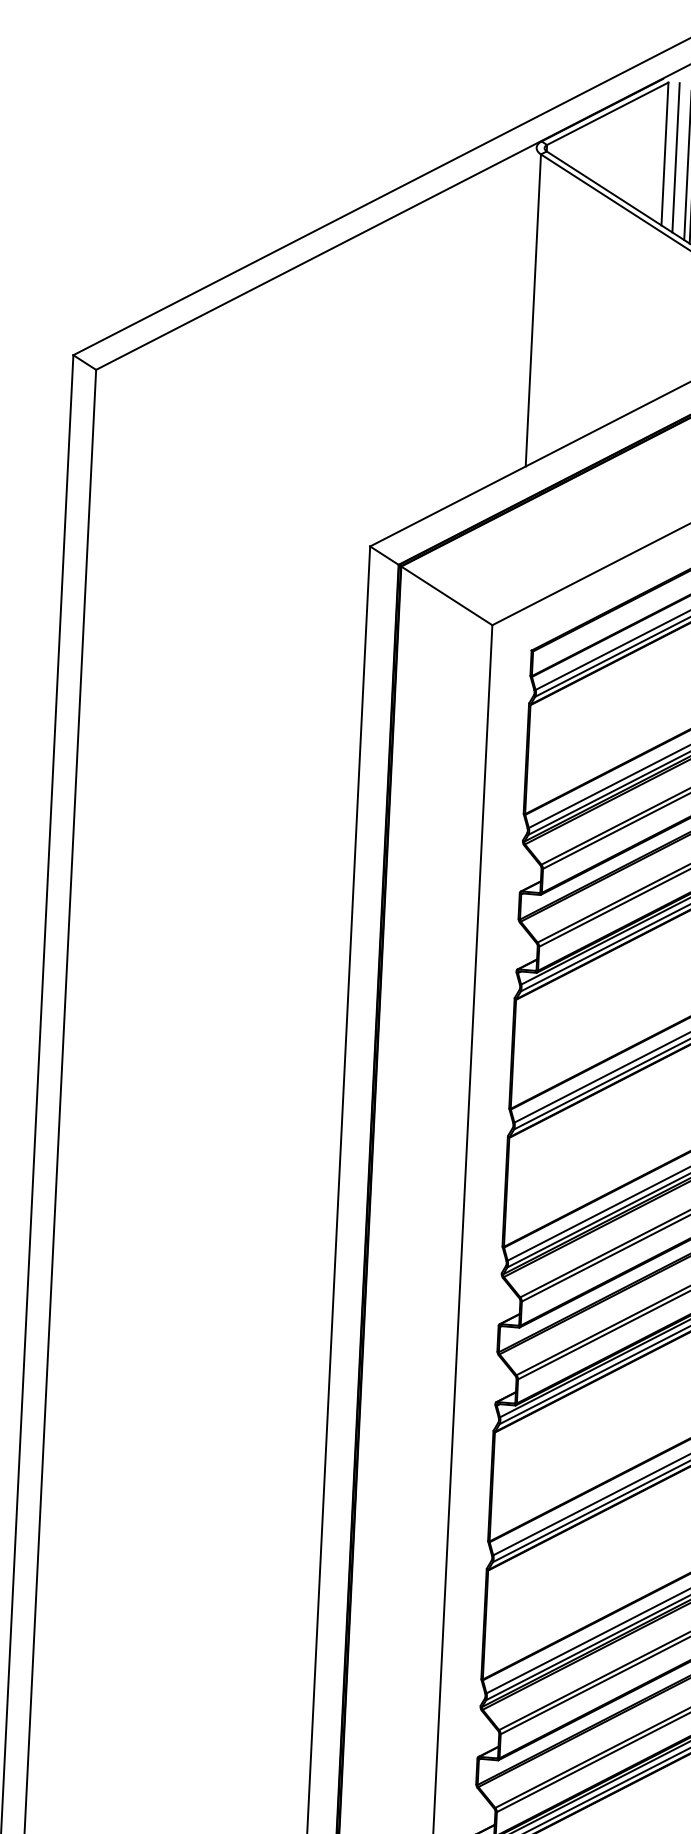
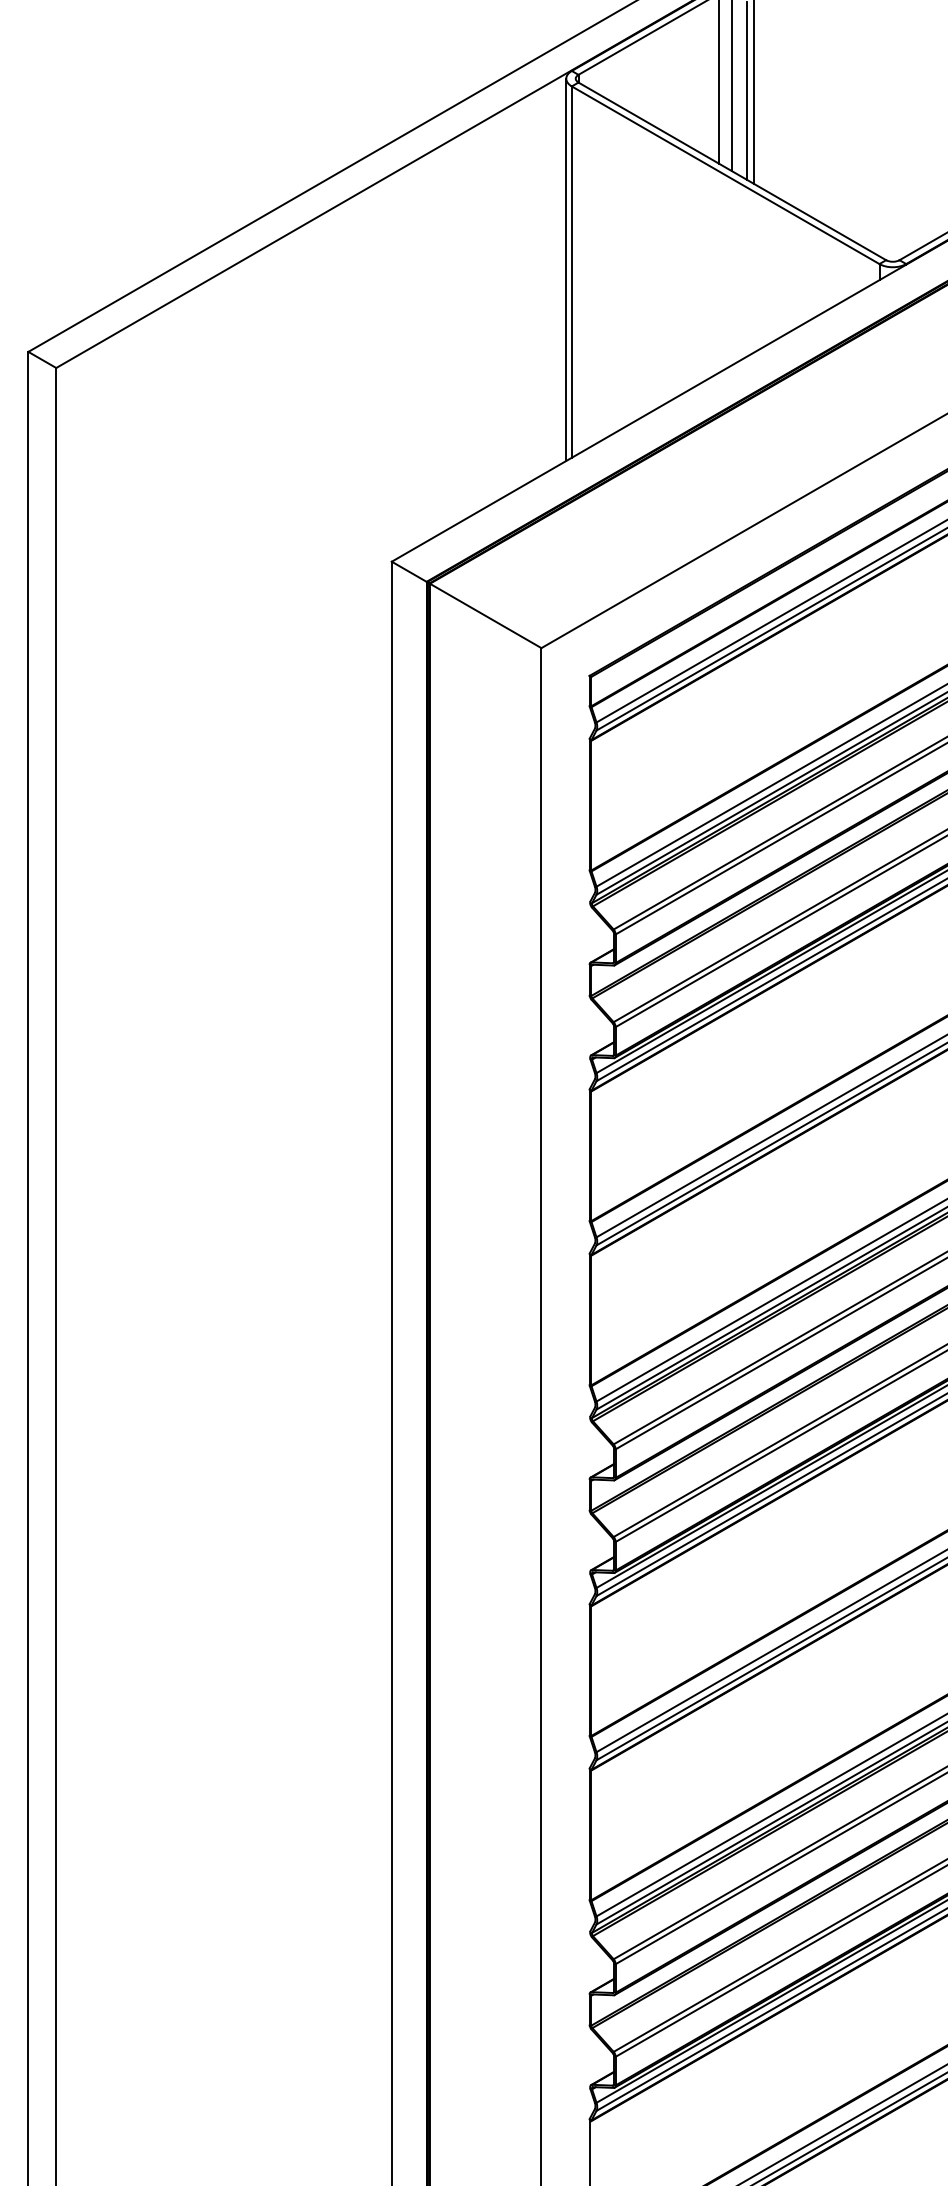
line: (528, 308) -> (566, 269), added

